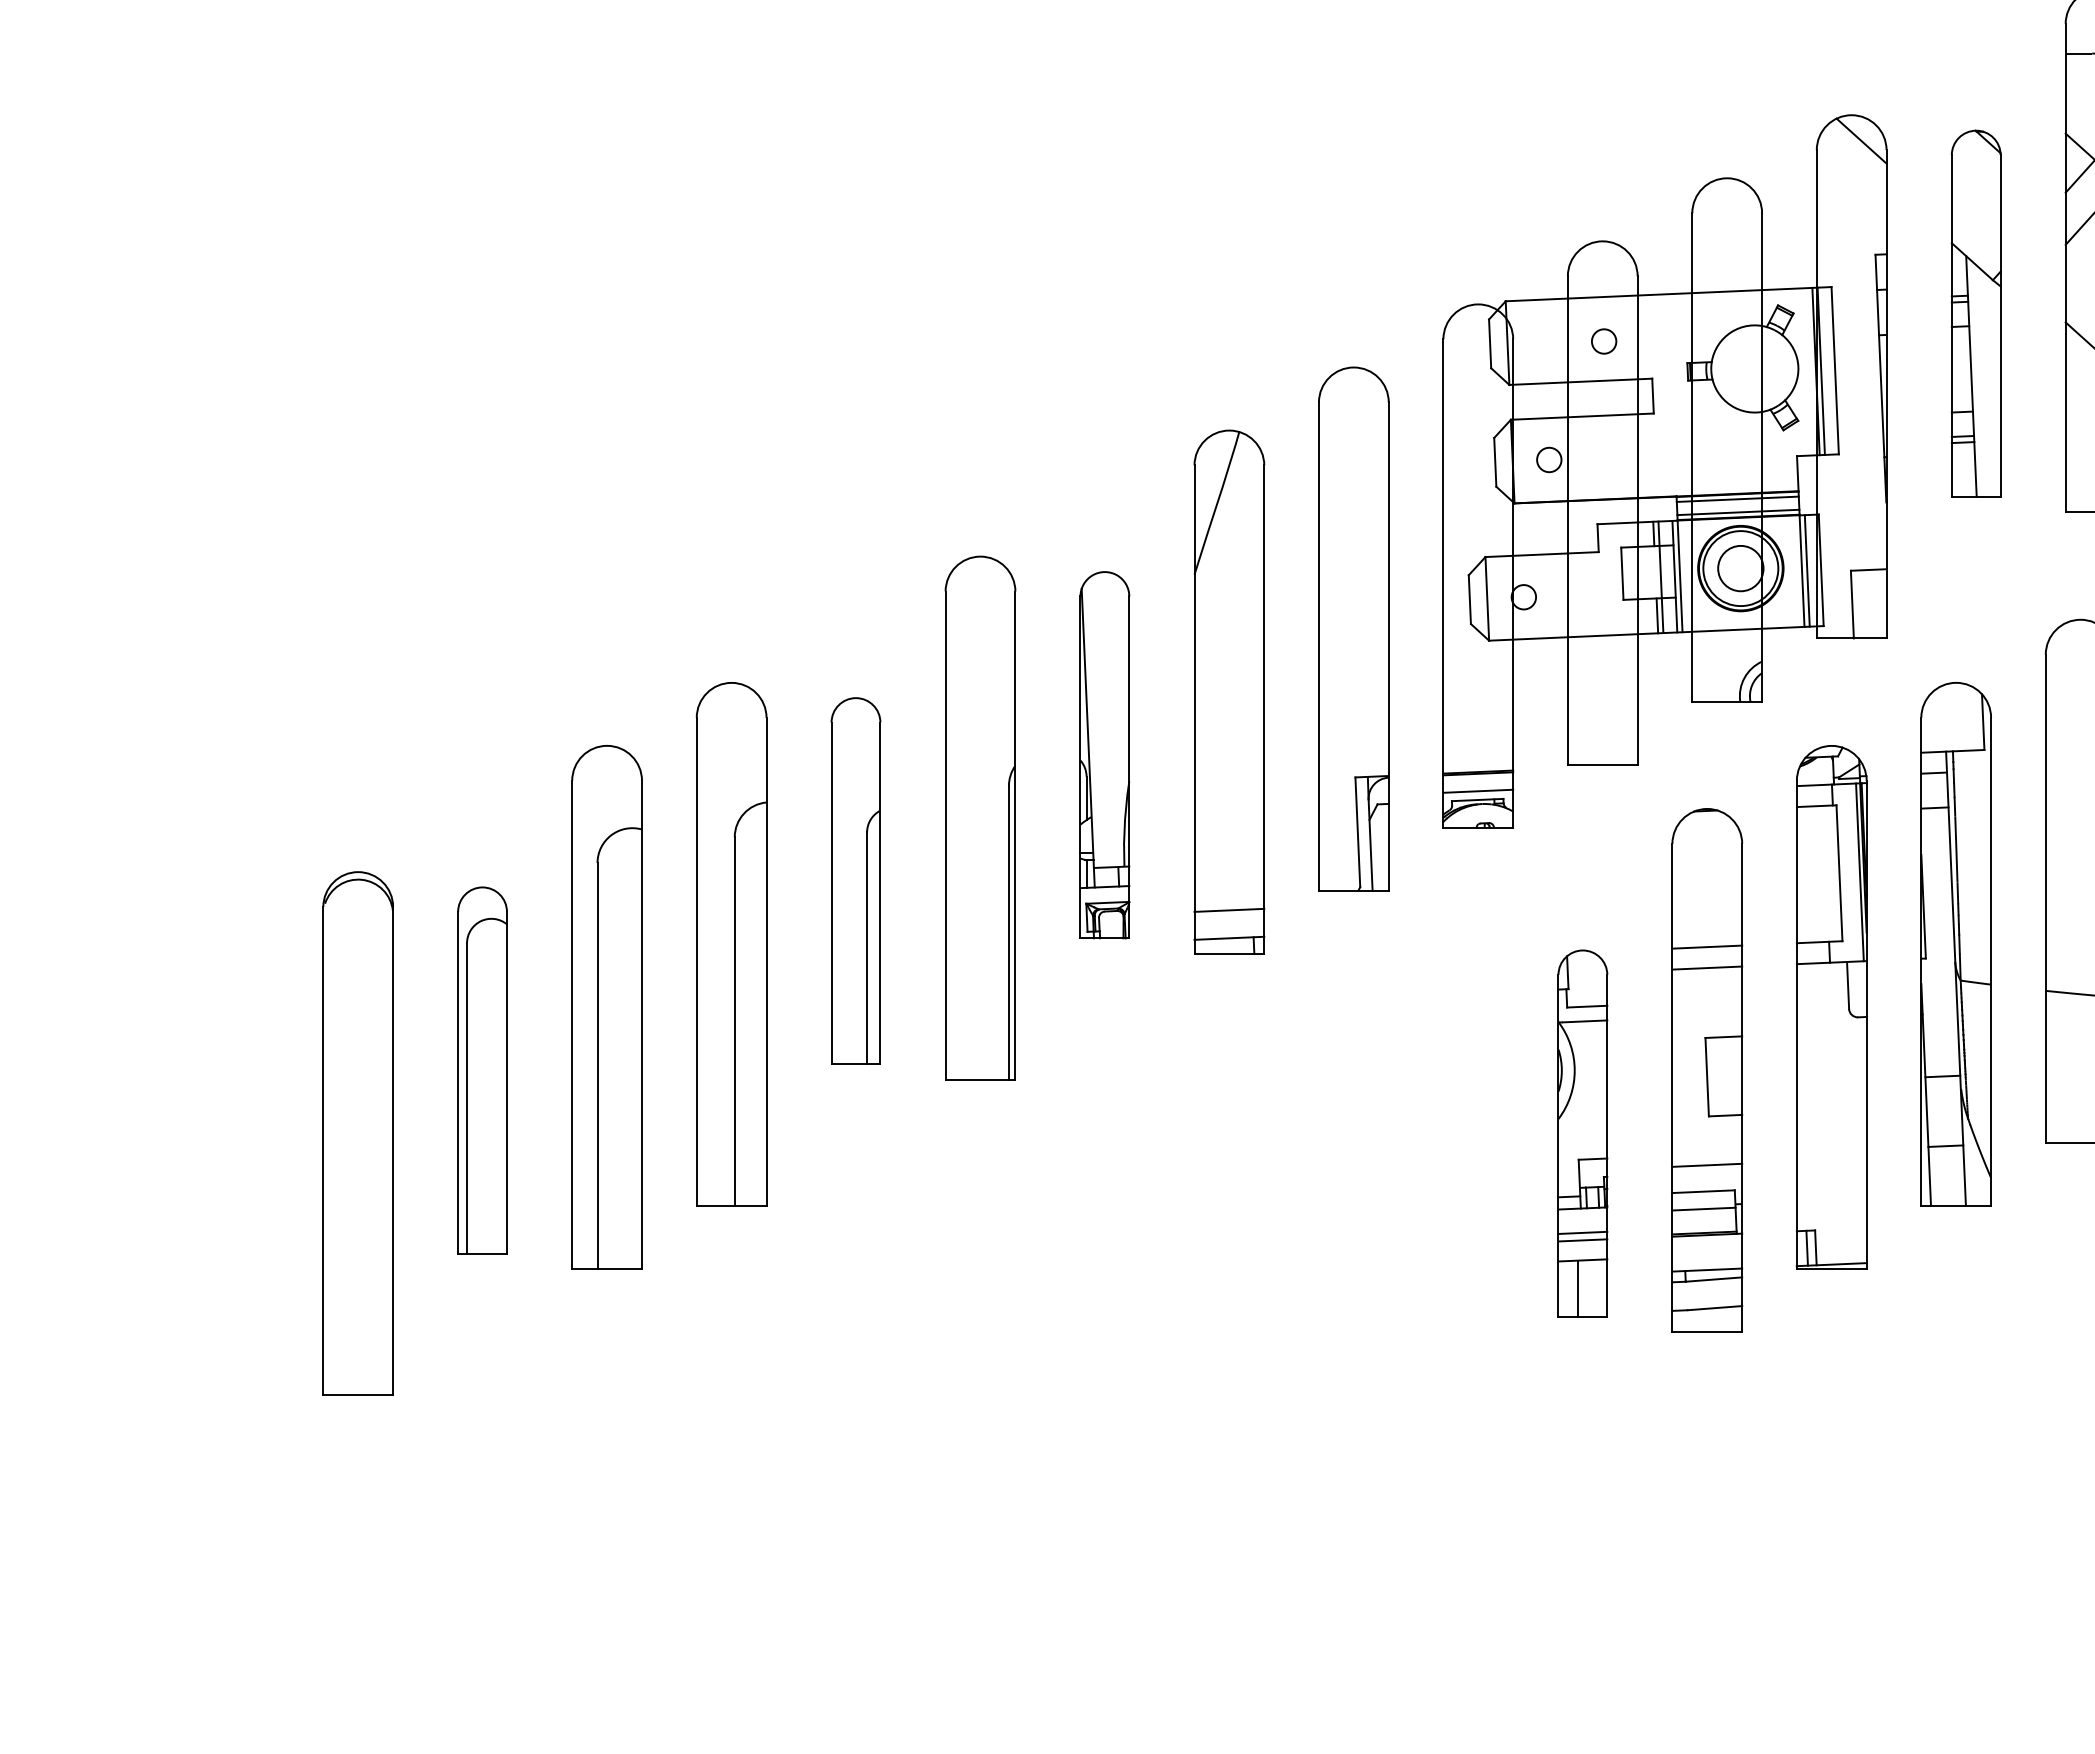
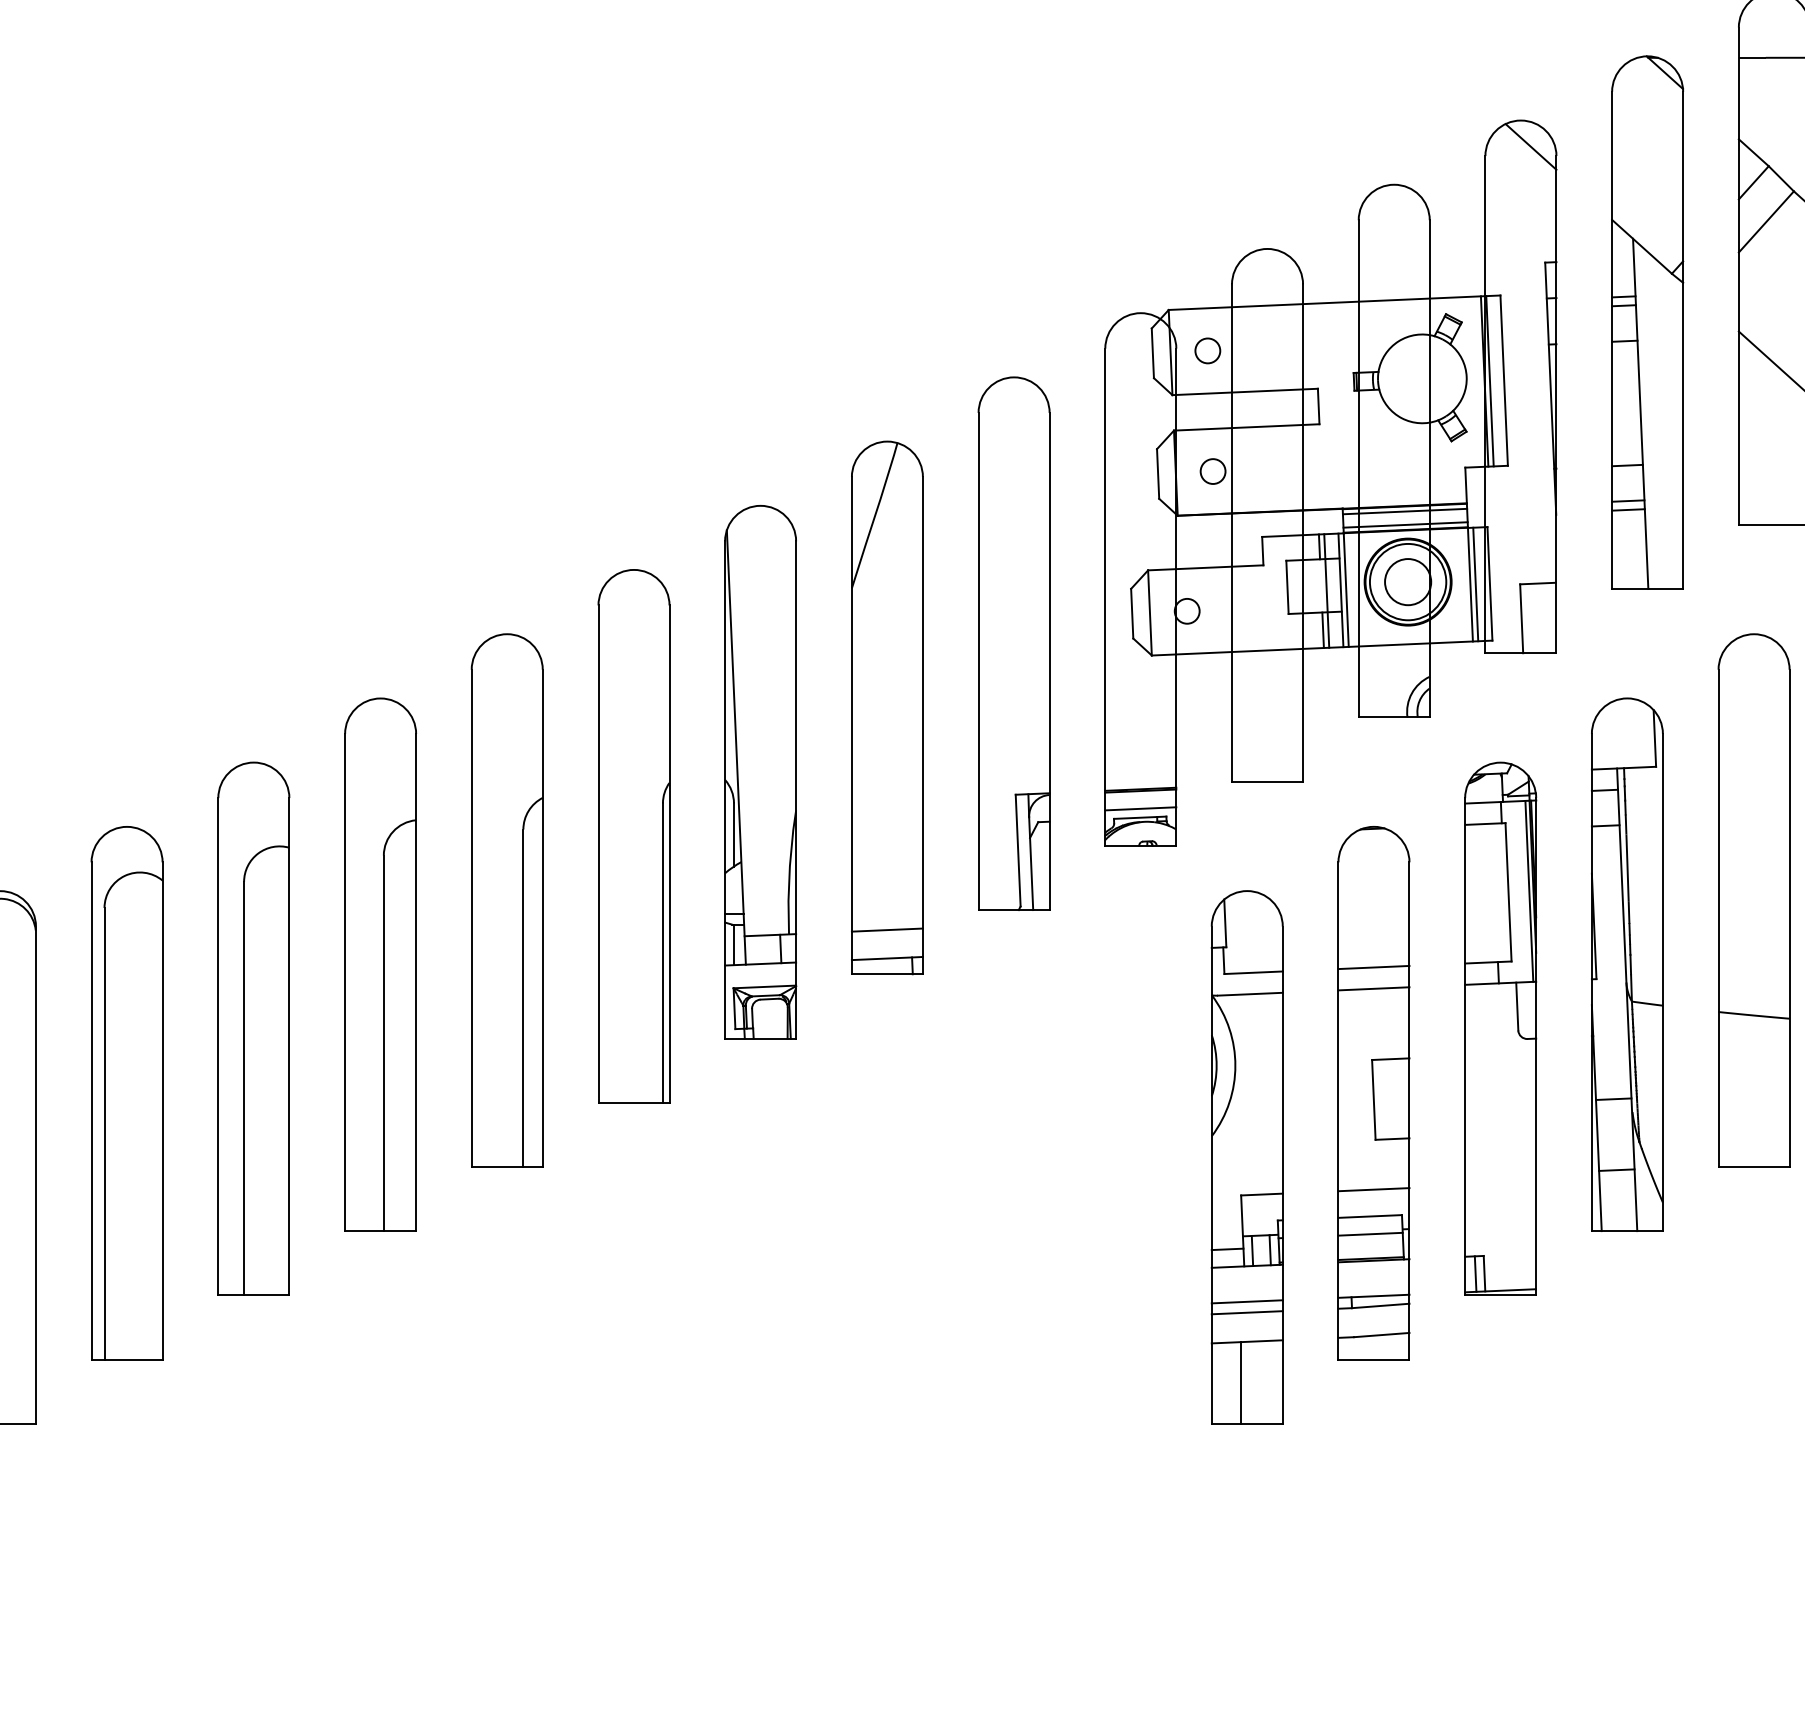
part: (1976, 313) -> (1648, 322), size x1.43
circle: (1604, 341) -> (1208, 350), moved
part: (1104, 754) -> (760, 771), size x1.43
part: (855, 880) -> (506, 899), size x1.43
part: (482, 1070) -> (126, 1093), size x1.43
part: (1582, 1133) -> (1246, 1157), size x1.43

